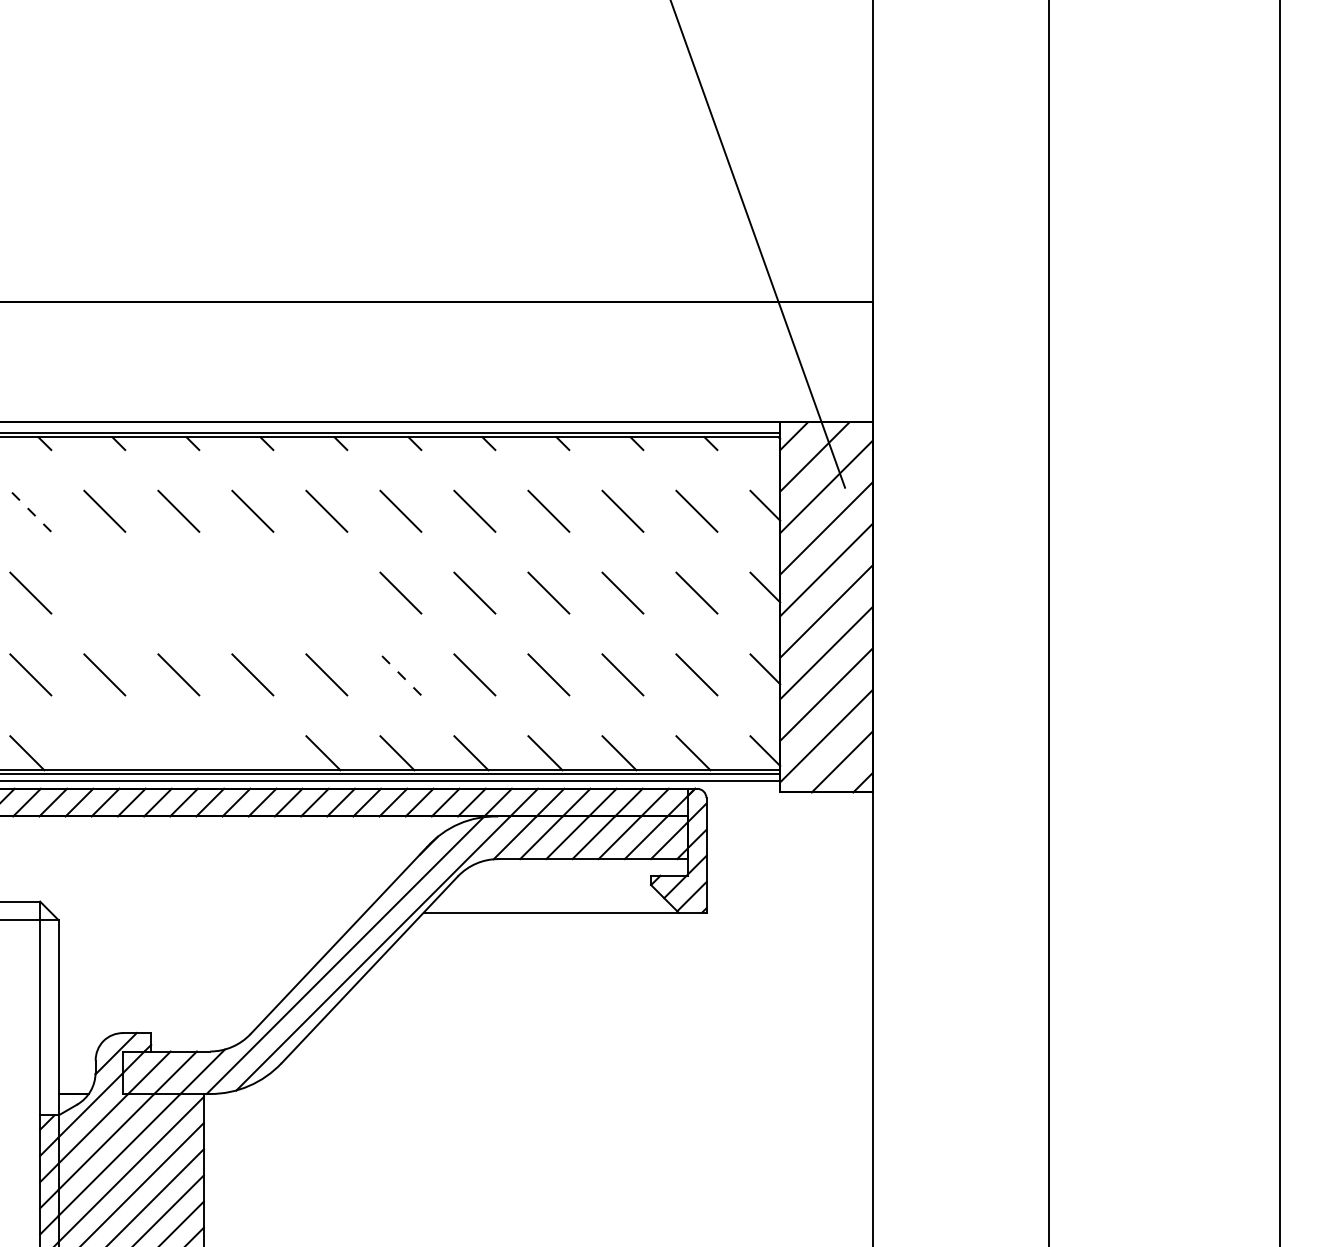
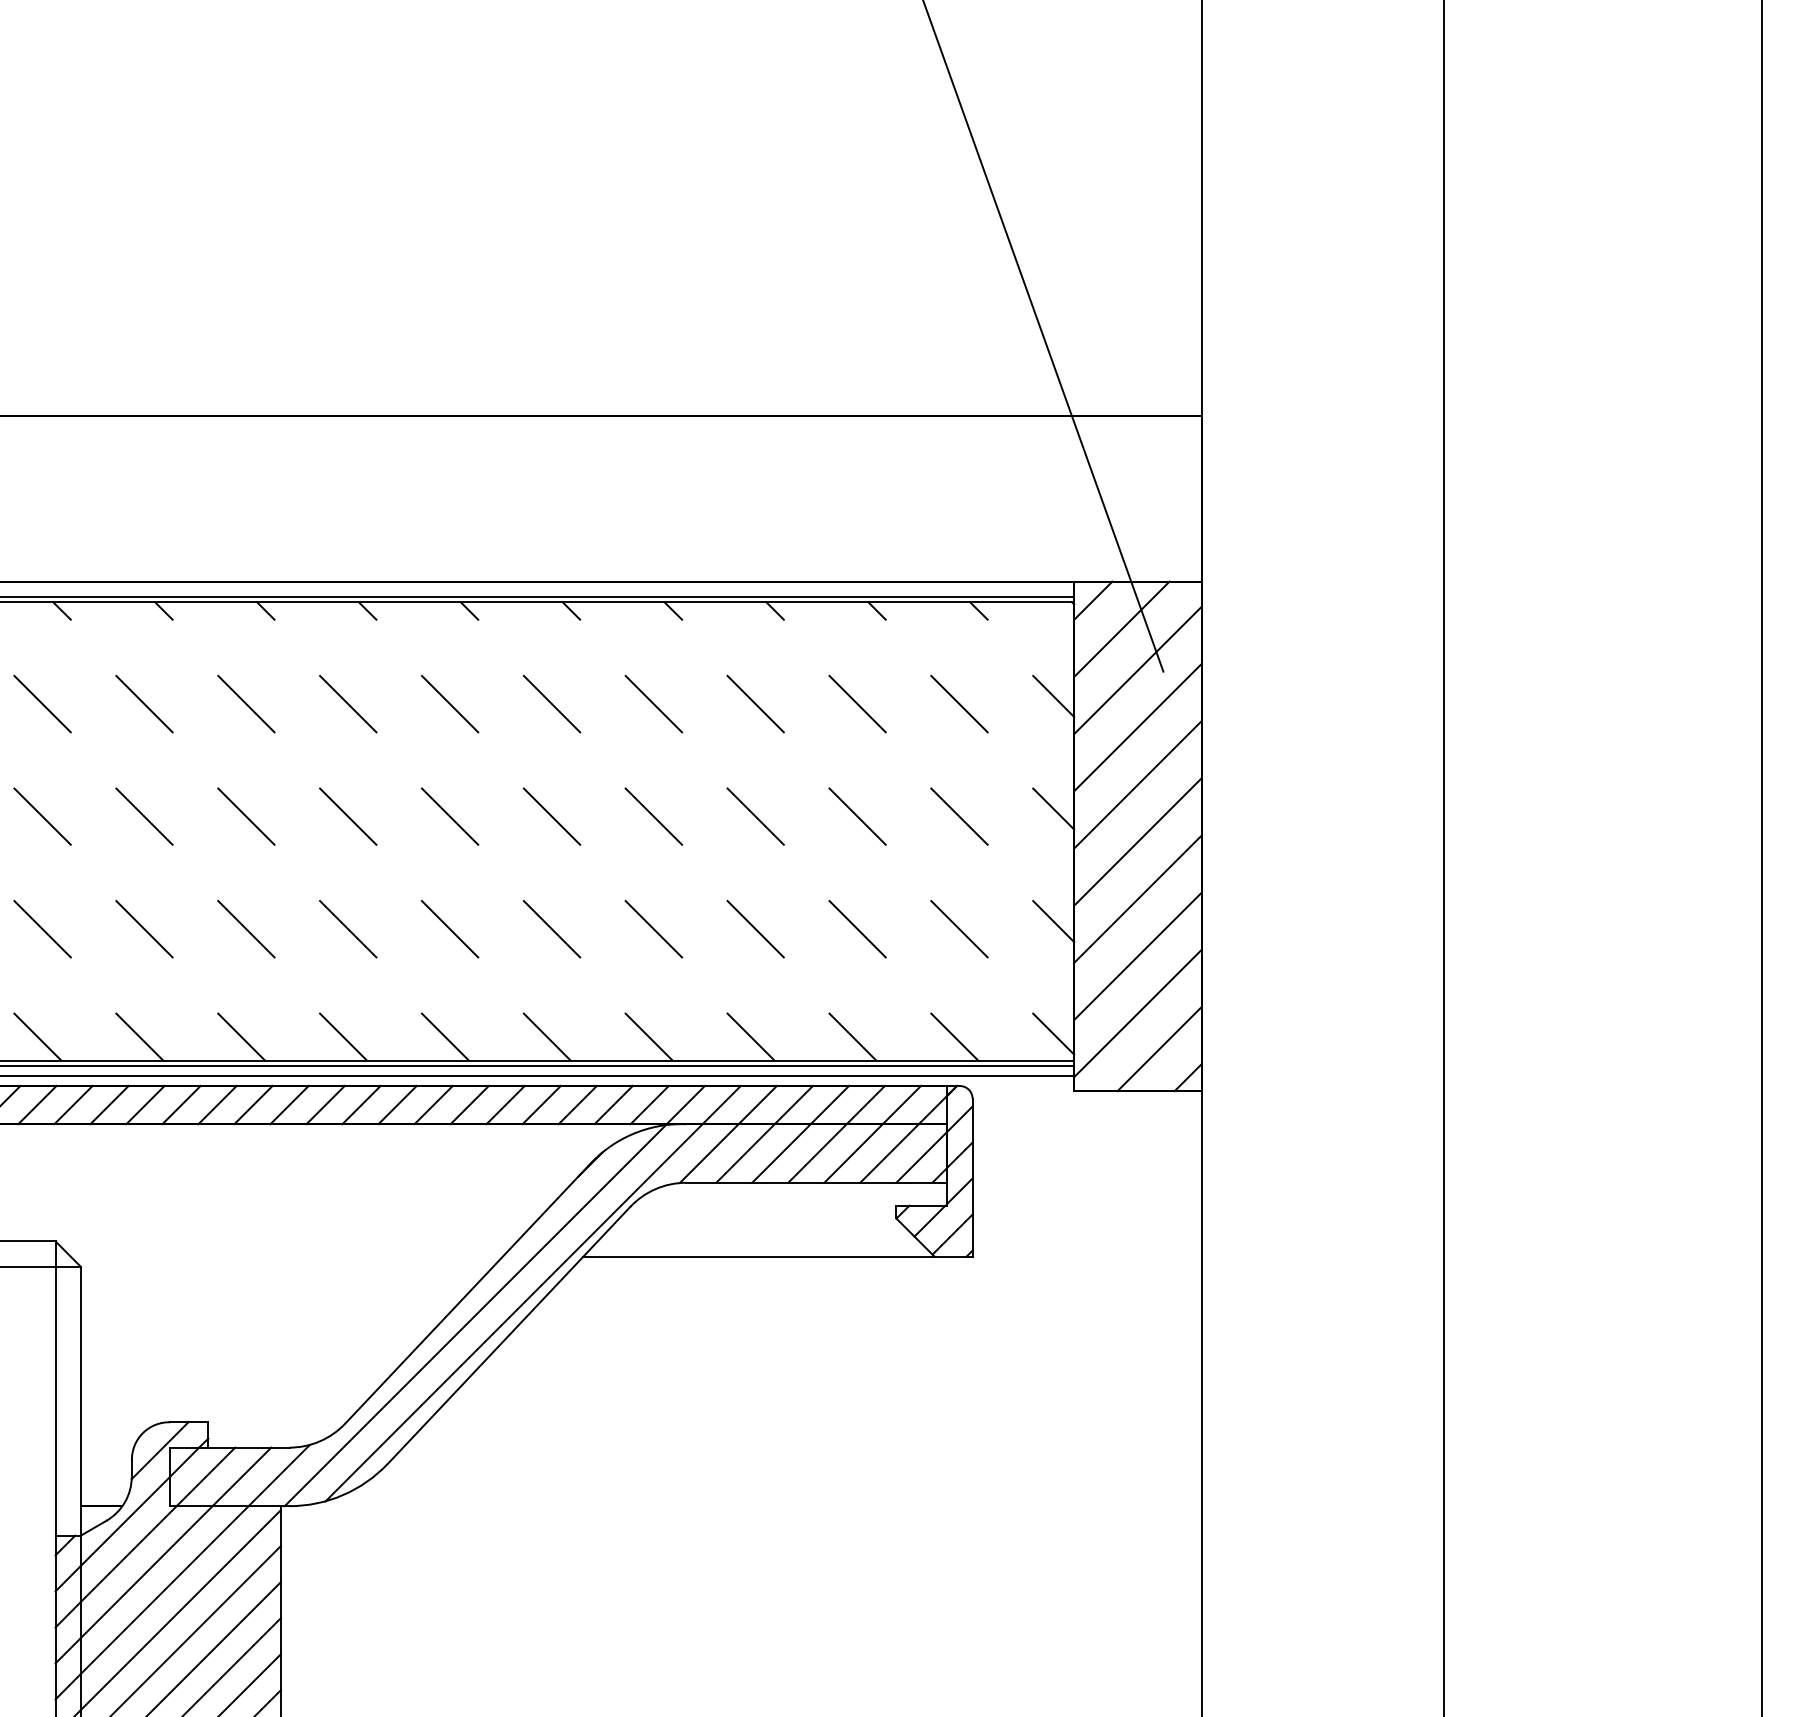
line: (30, 511) -> (42, 704), dashed -> solid
line: (104, 592) -> (144, 816), added
line: (178, 592) -> (246, 816), added
line: (253, 592) -> (348, 816), added
line: (326, 592) -> (449, 816), added
line: (401, 675) -> (552, 929), dashed -> solid
line: (101, 752) -> (139, 1036), added
line: (175, 752) -> (241, 1036), added
line: (249, 752) -> (343, 1036), added

